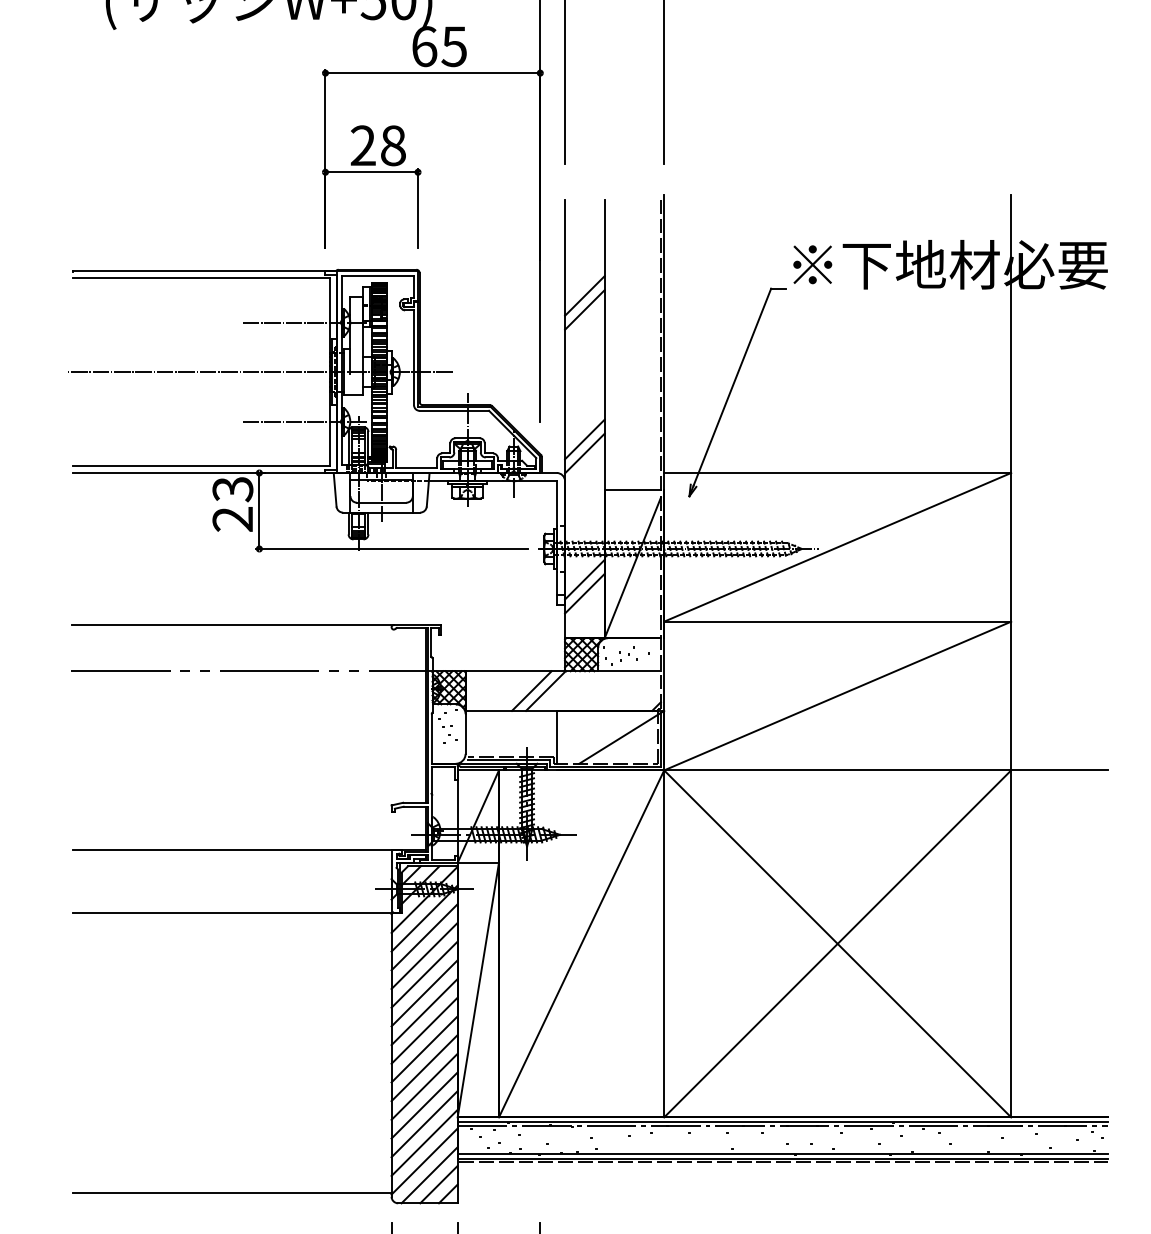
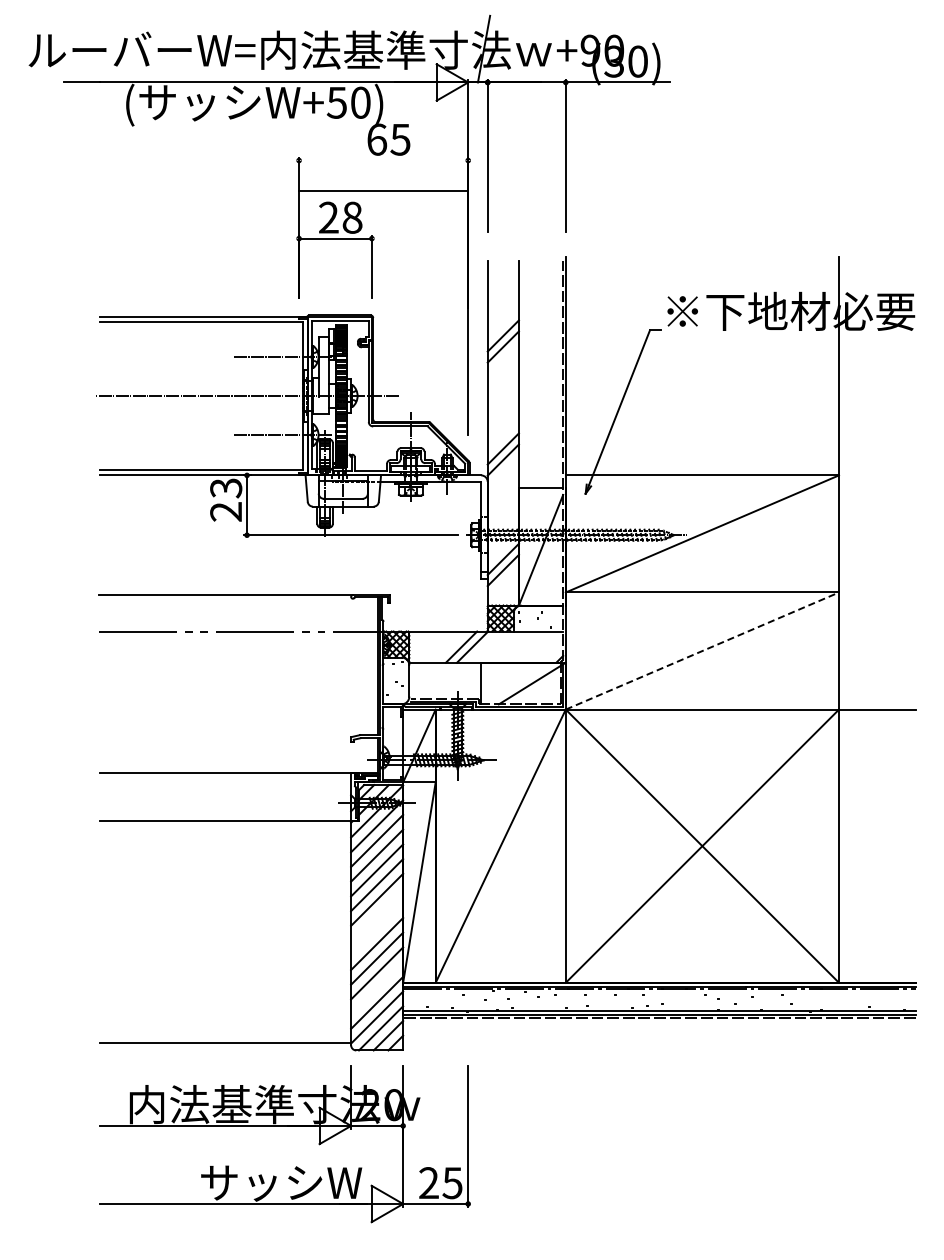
line: (432, 73) -> (383, 190), moved
line: (837, 696) -> (702, 651), solid -> dashed
line: (425, 1030) -> (377, 914), removed
line: (425, 1049) -> (377, 929), removed
line: (425, 1124) -> (377, 988), removed

